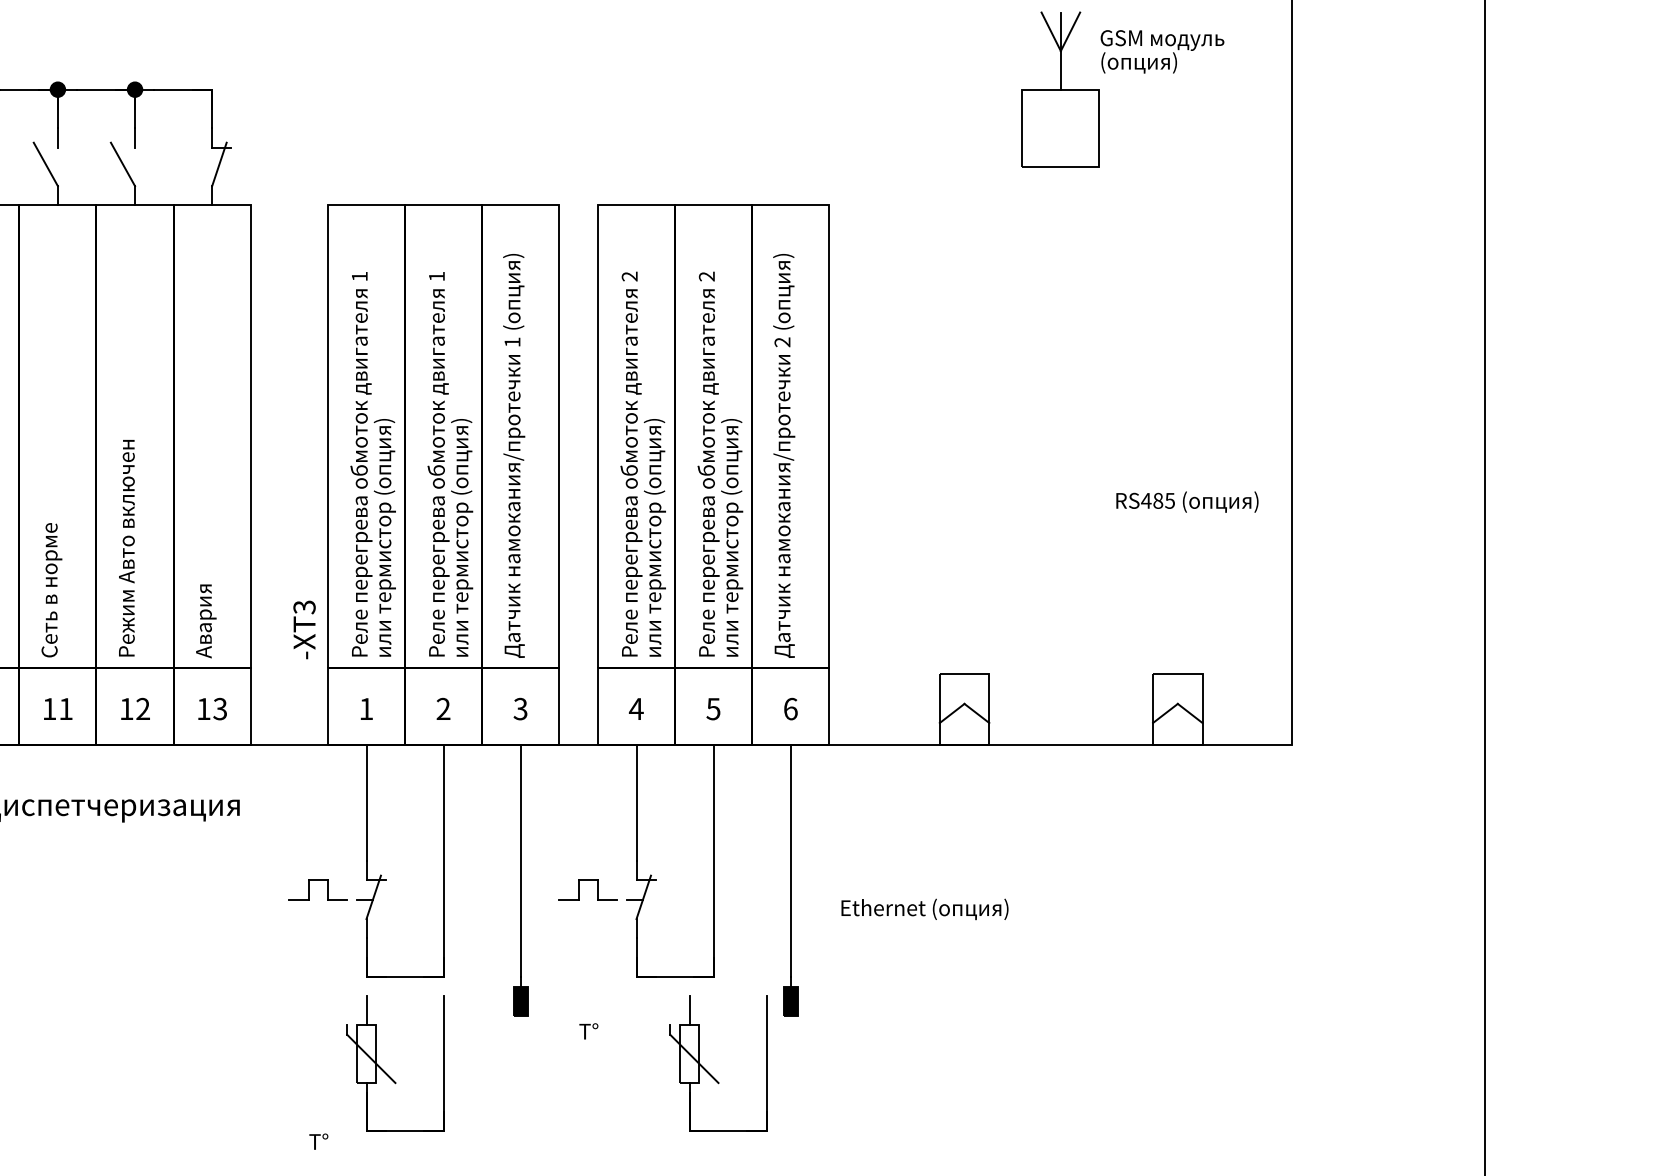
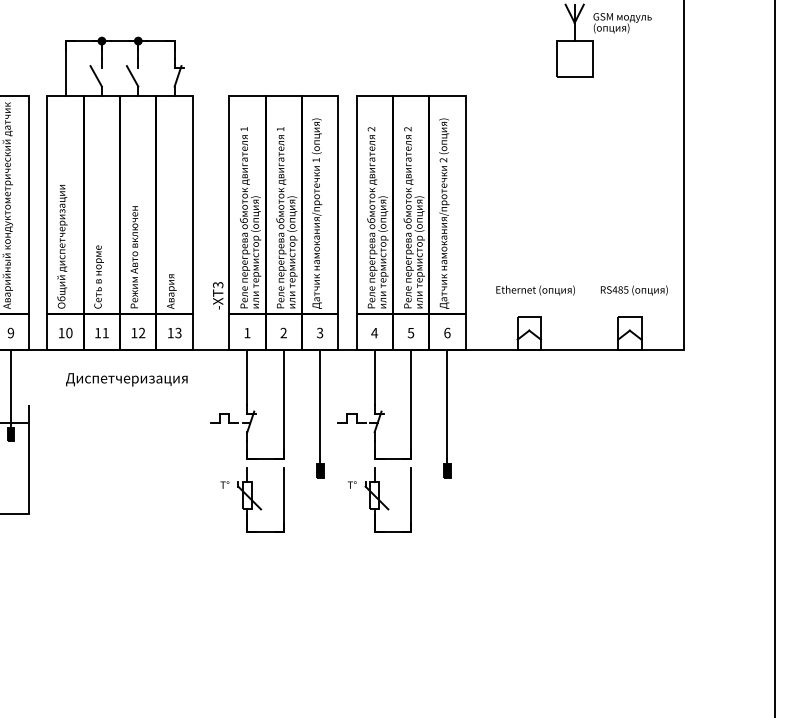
text: (1187, 502) -> (634, 290), moved
text: (924, 909) -> (535, 290), moved
part: (716, 1062) -> (387, 499), moved
text: (317, 1140) -> (224, 484), moved

